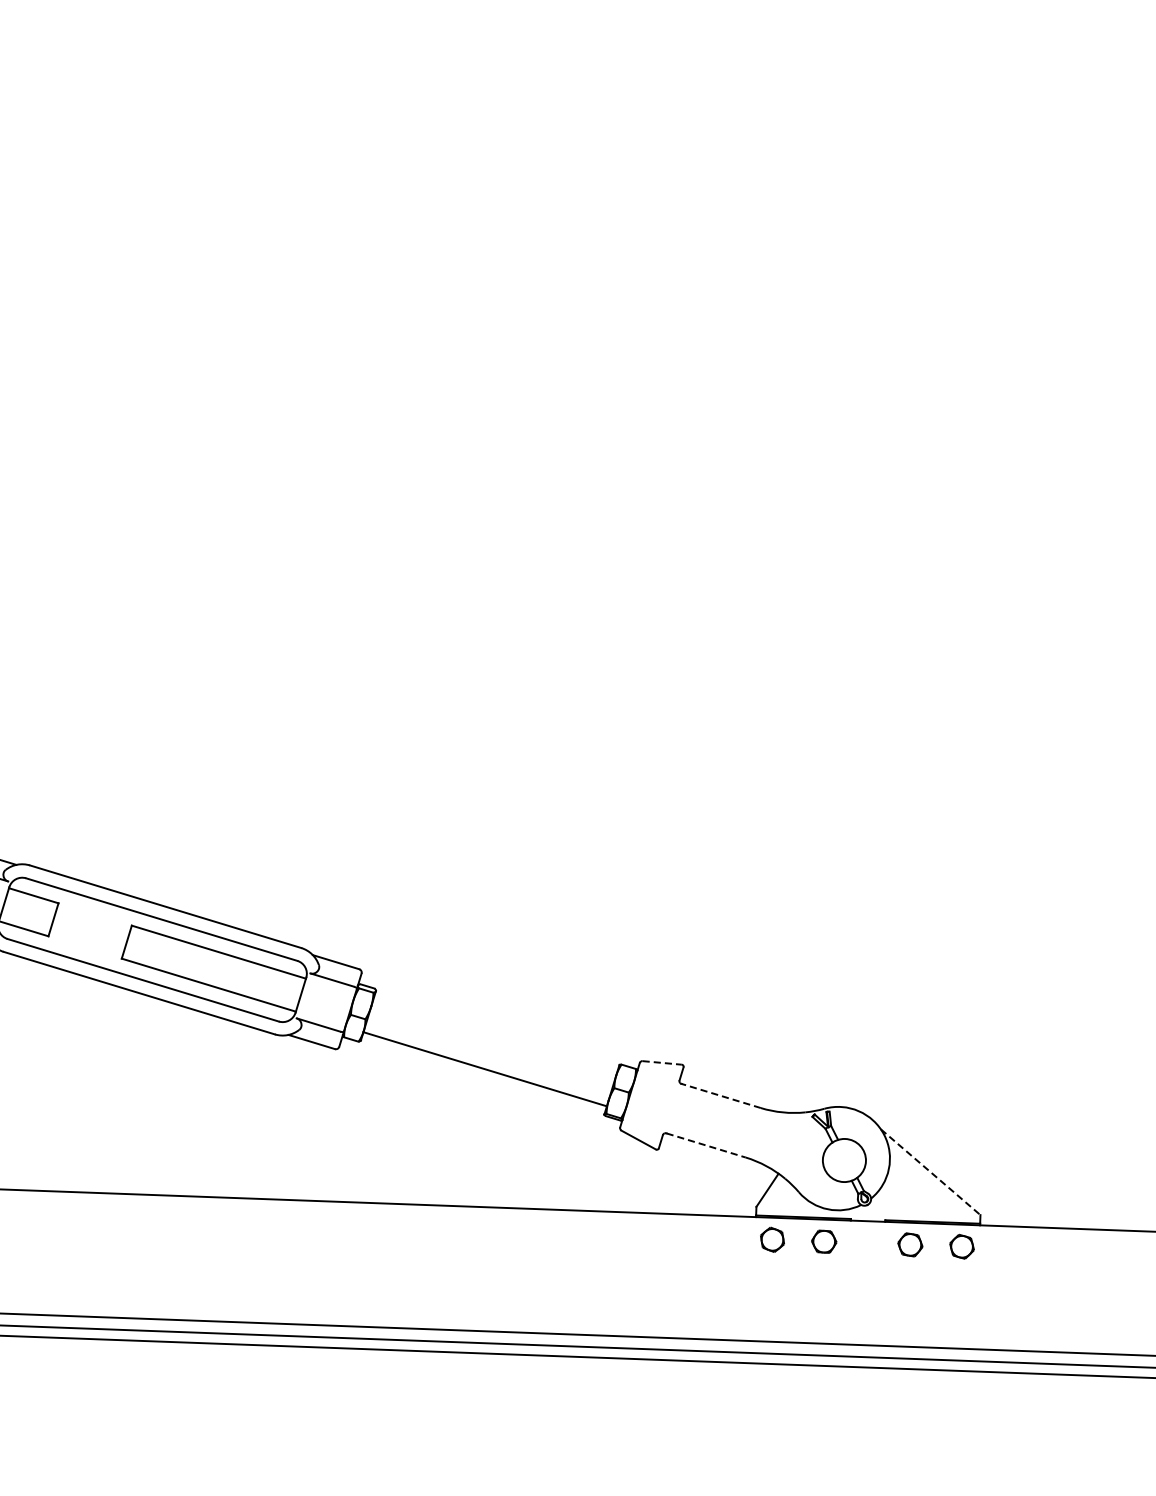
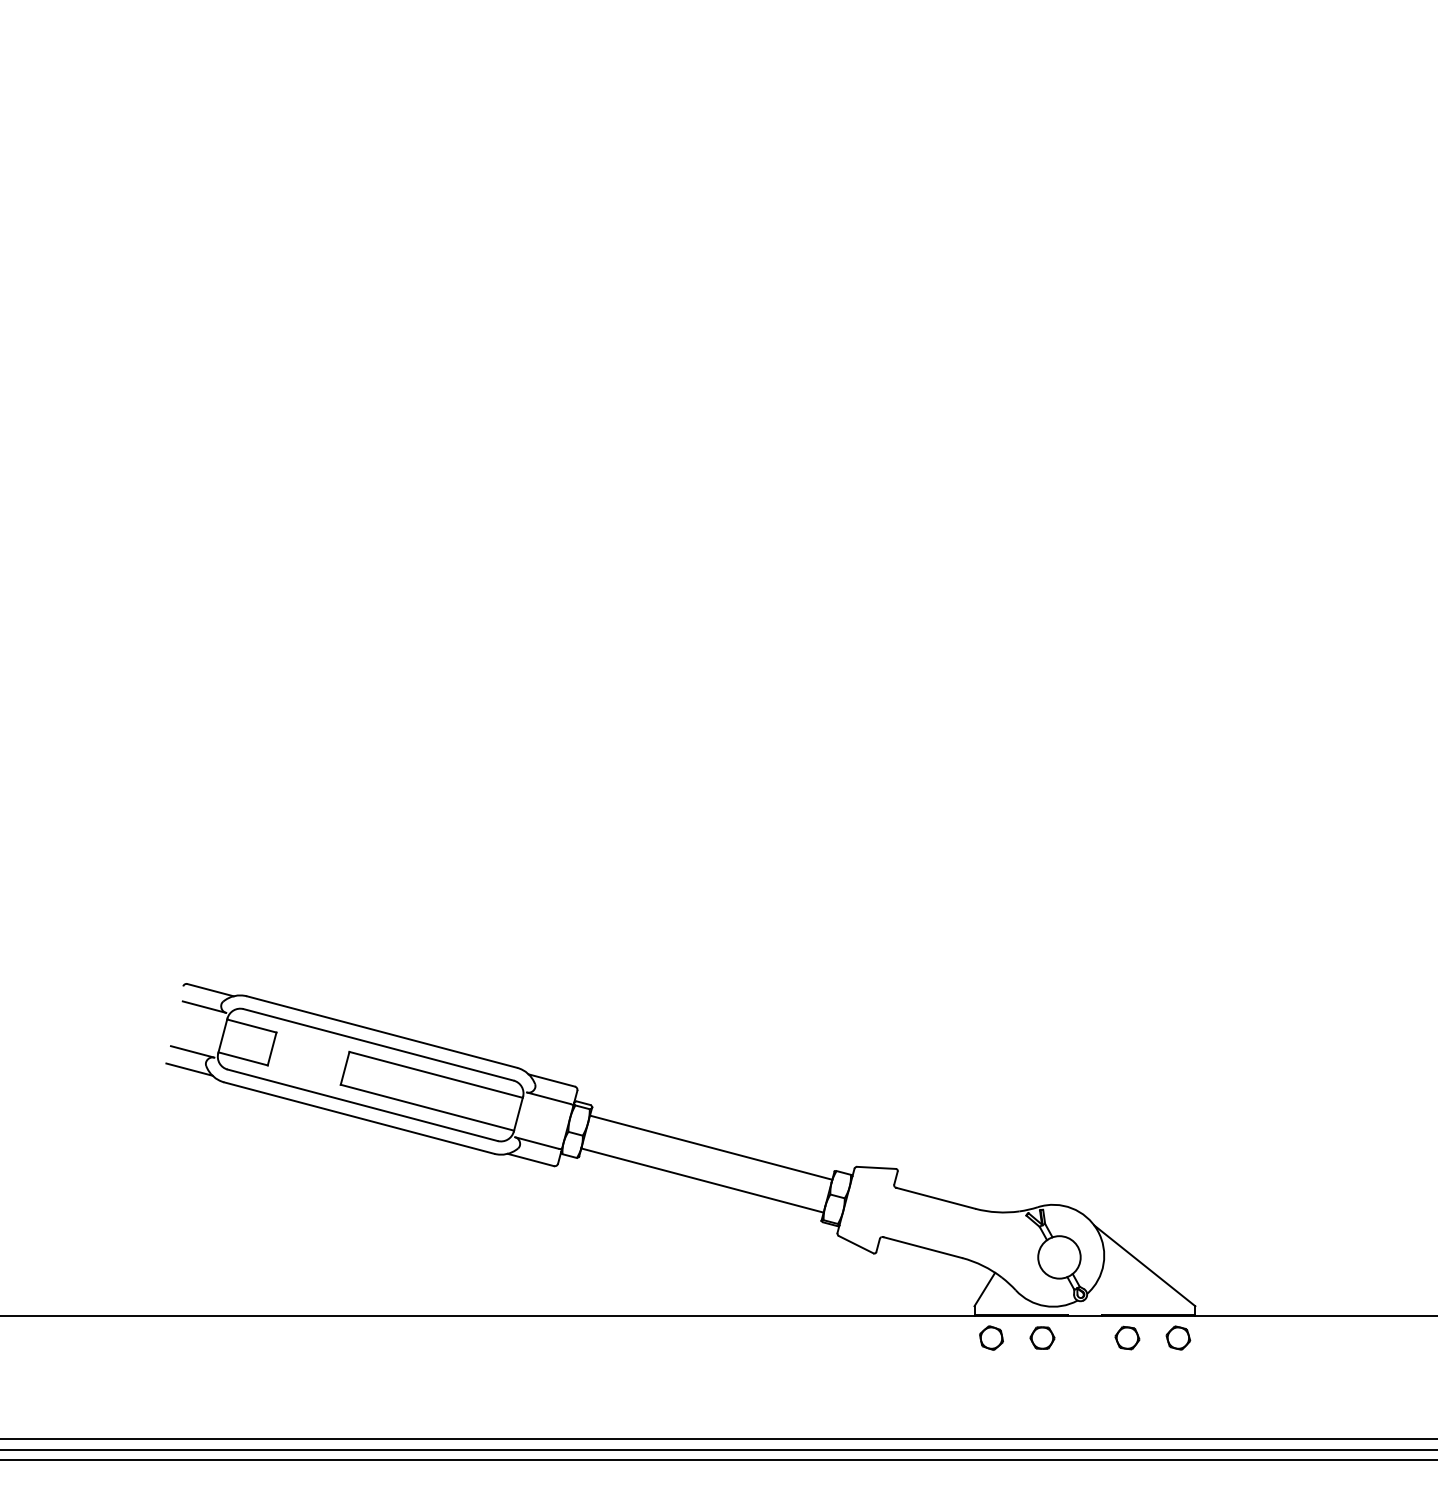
line: (495, 1036) -> (711, 1147), added
line: (663, 1062) -> (877, 1167), dashed -> solid
line: (720, 1096) -> (935, 1198), dashed -> solid
line: (705, 1145) -> (922, 1247), dashed -> solid
line: (930, 1171) -> (1144, 1265), dashed -> solid

